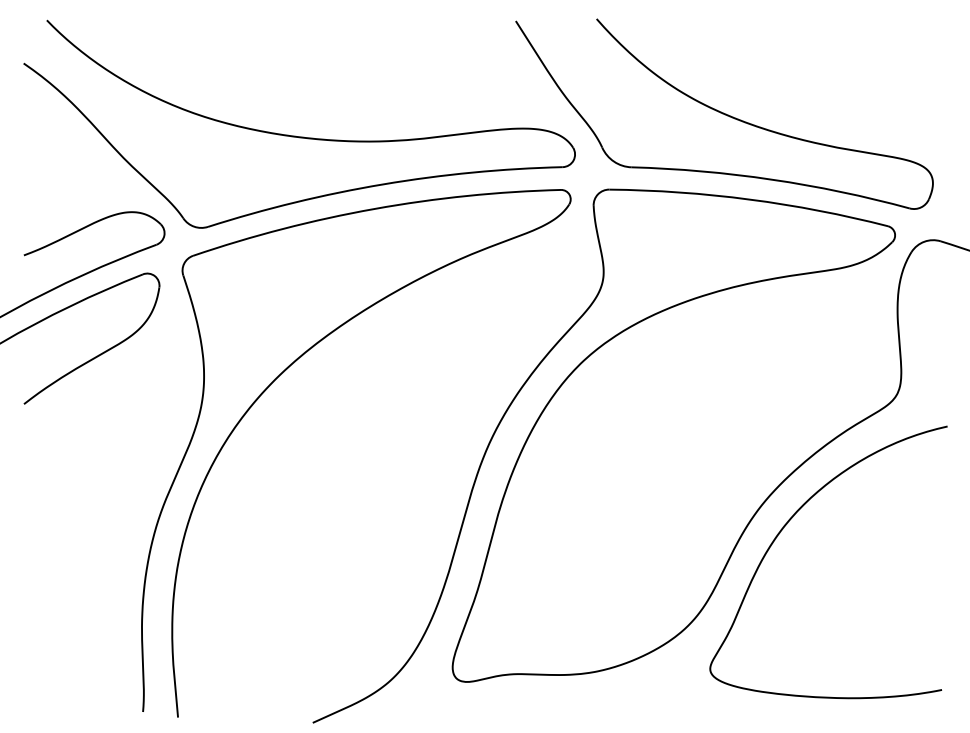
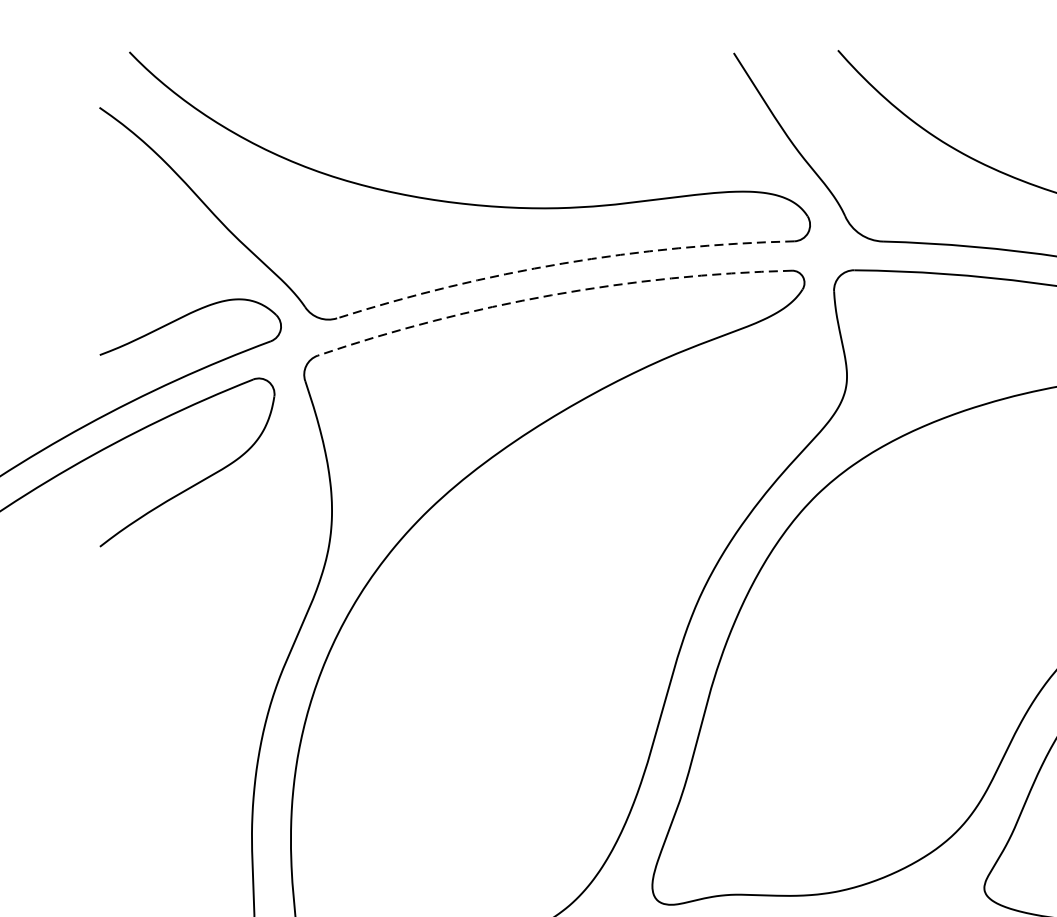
arc: (383, 184) -> (563, 263), solid -> dashed
arc: (374, 208) -> (551, 294), solid -> dashed

